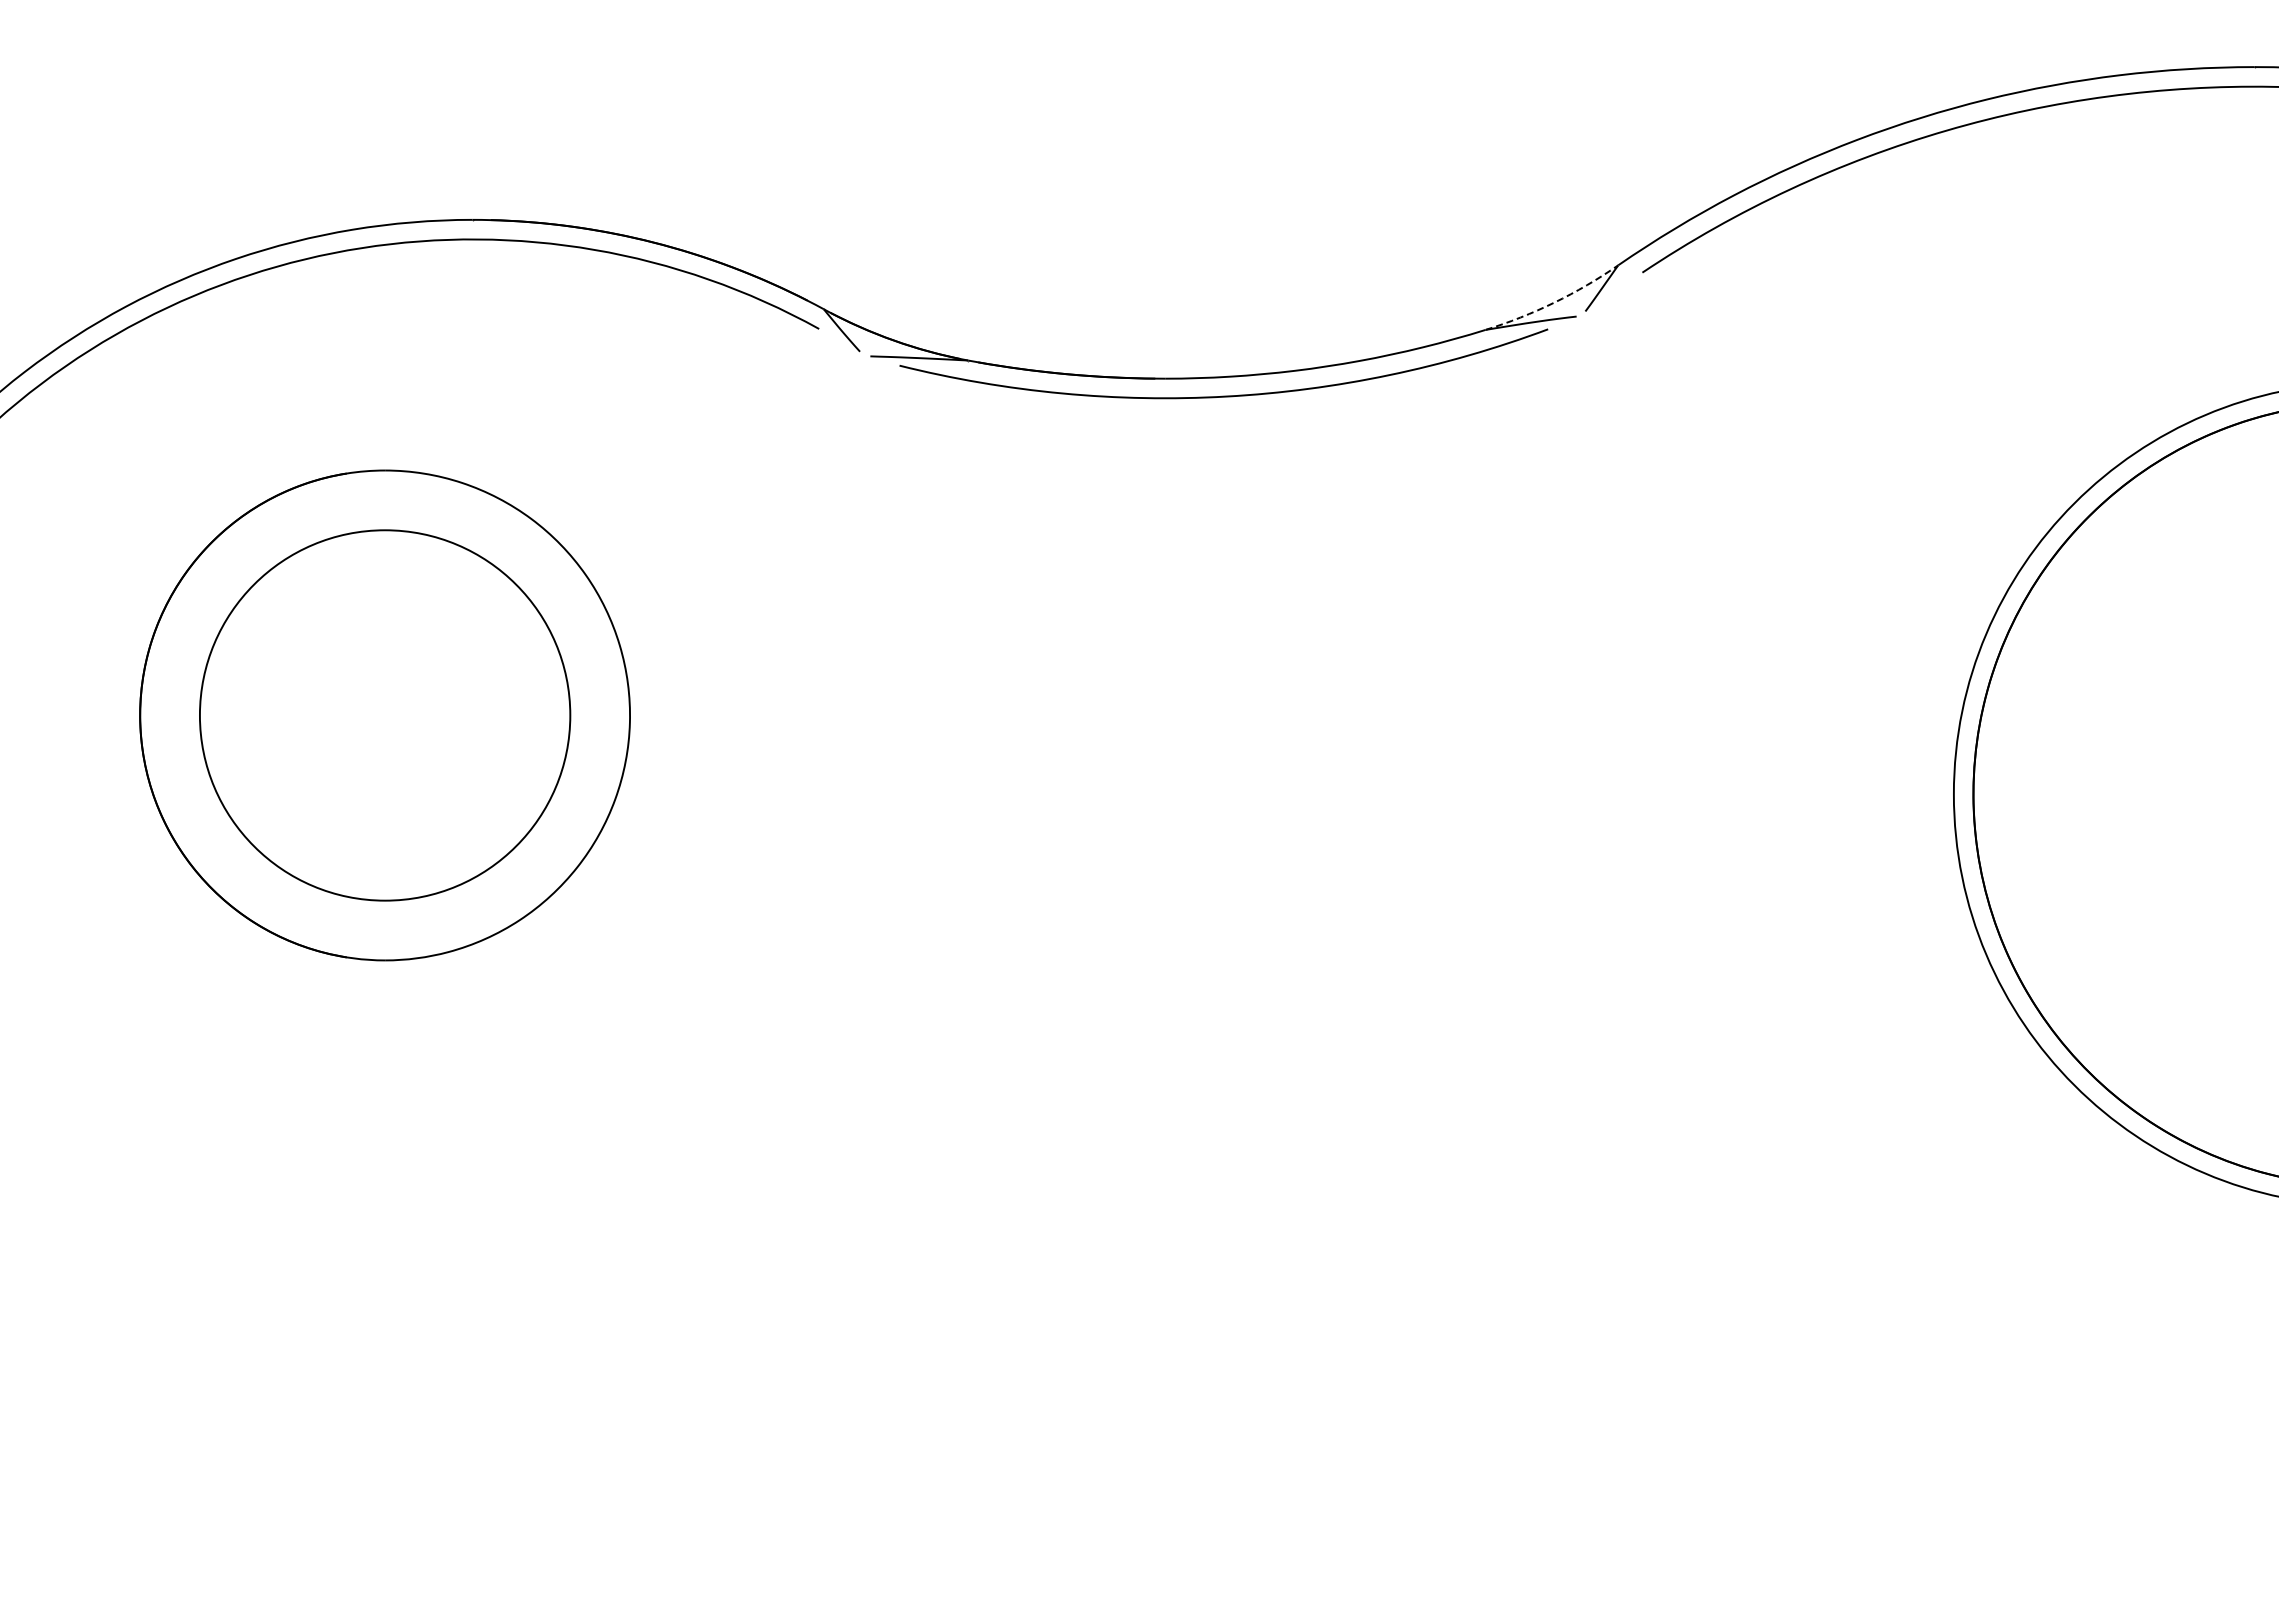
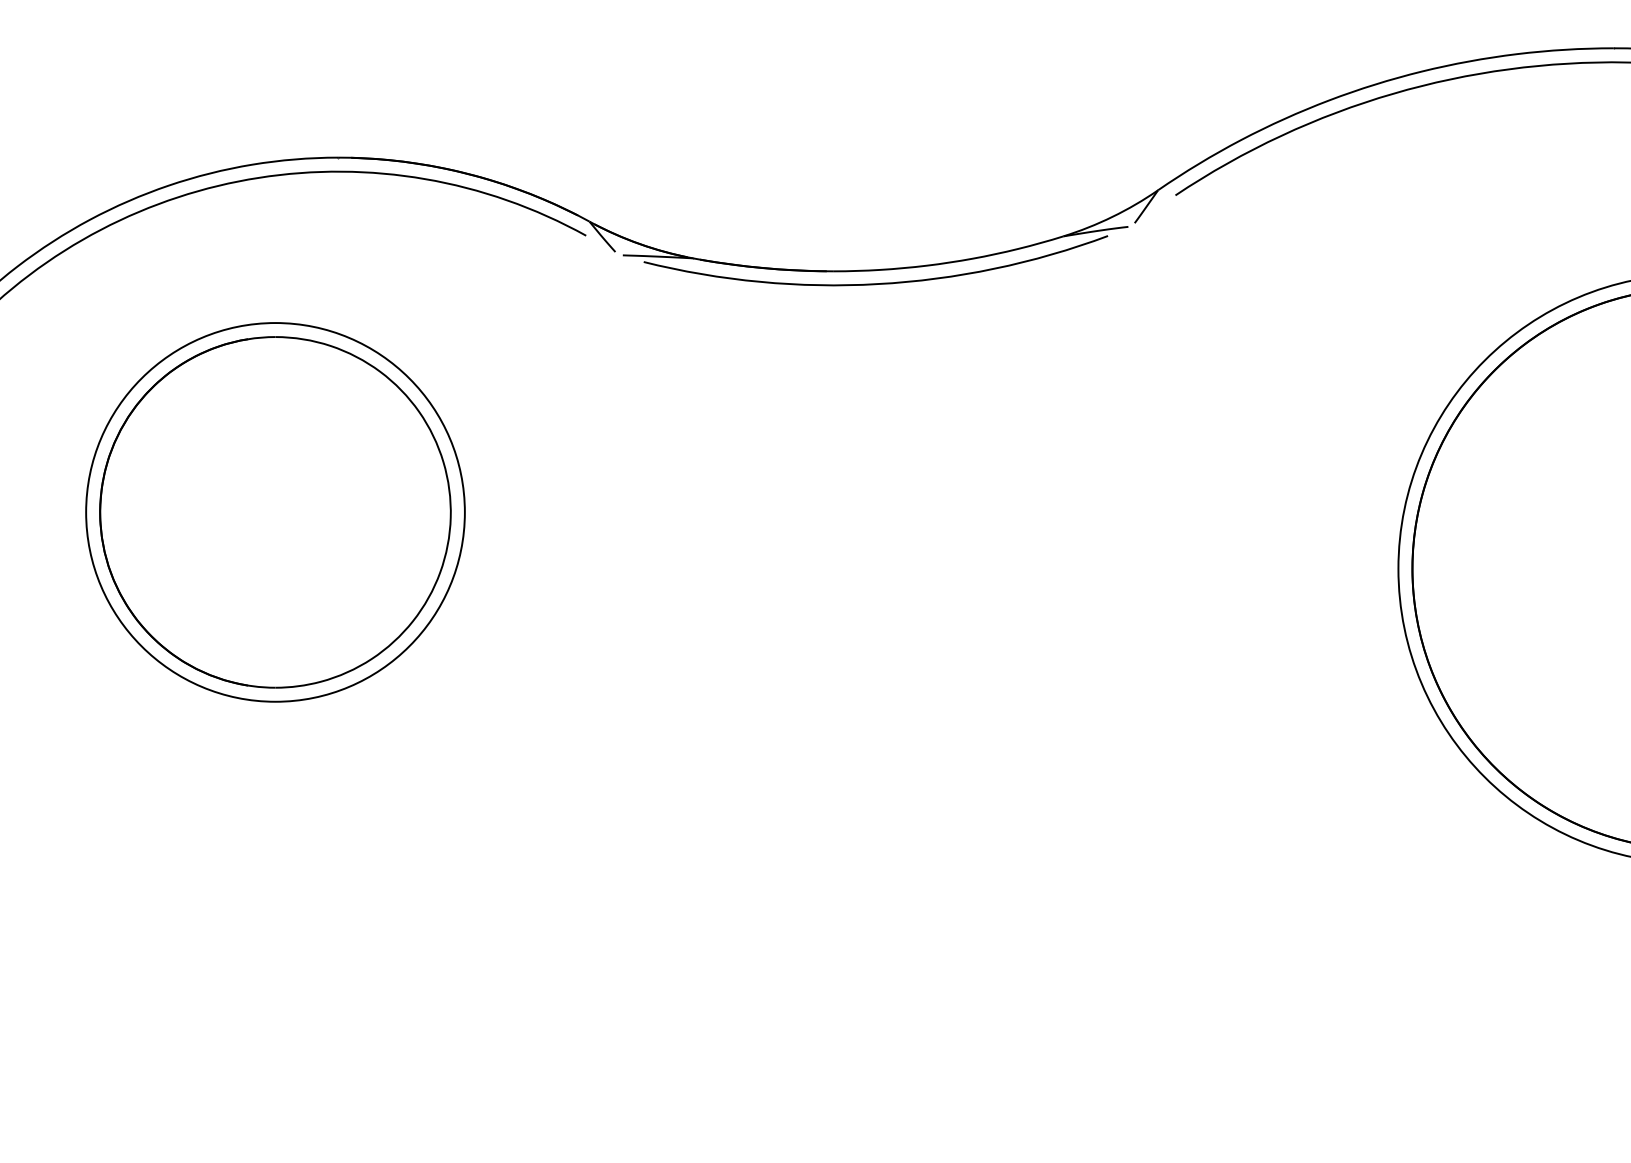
arc: (1554, 302) -> (1112, 216), dashed -> solid
circle: (384, 715) -> (275, 512), size x1.43

